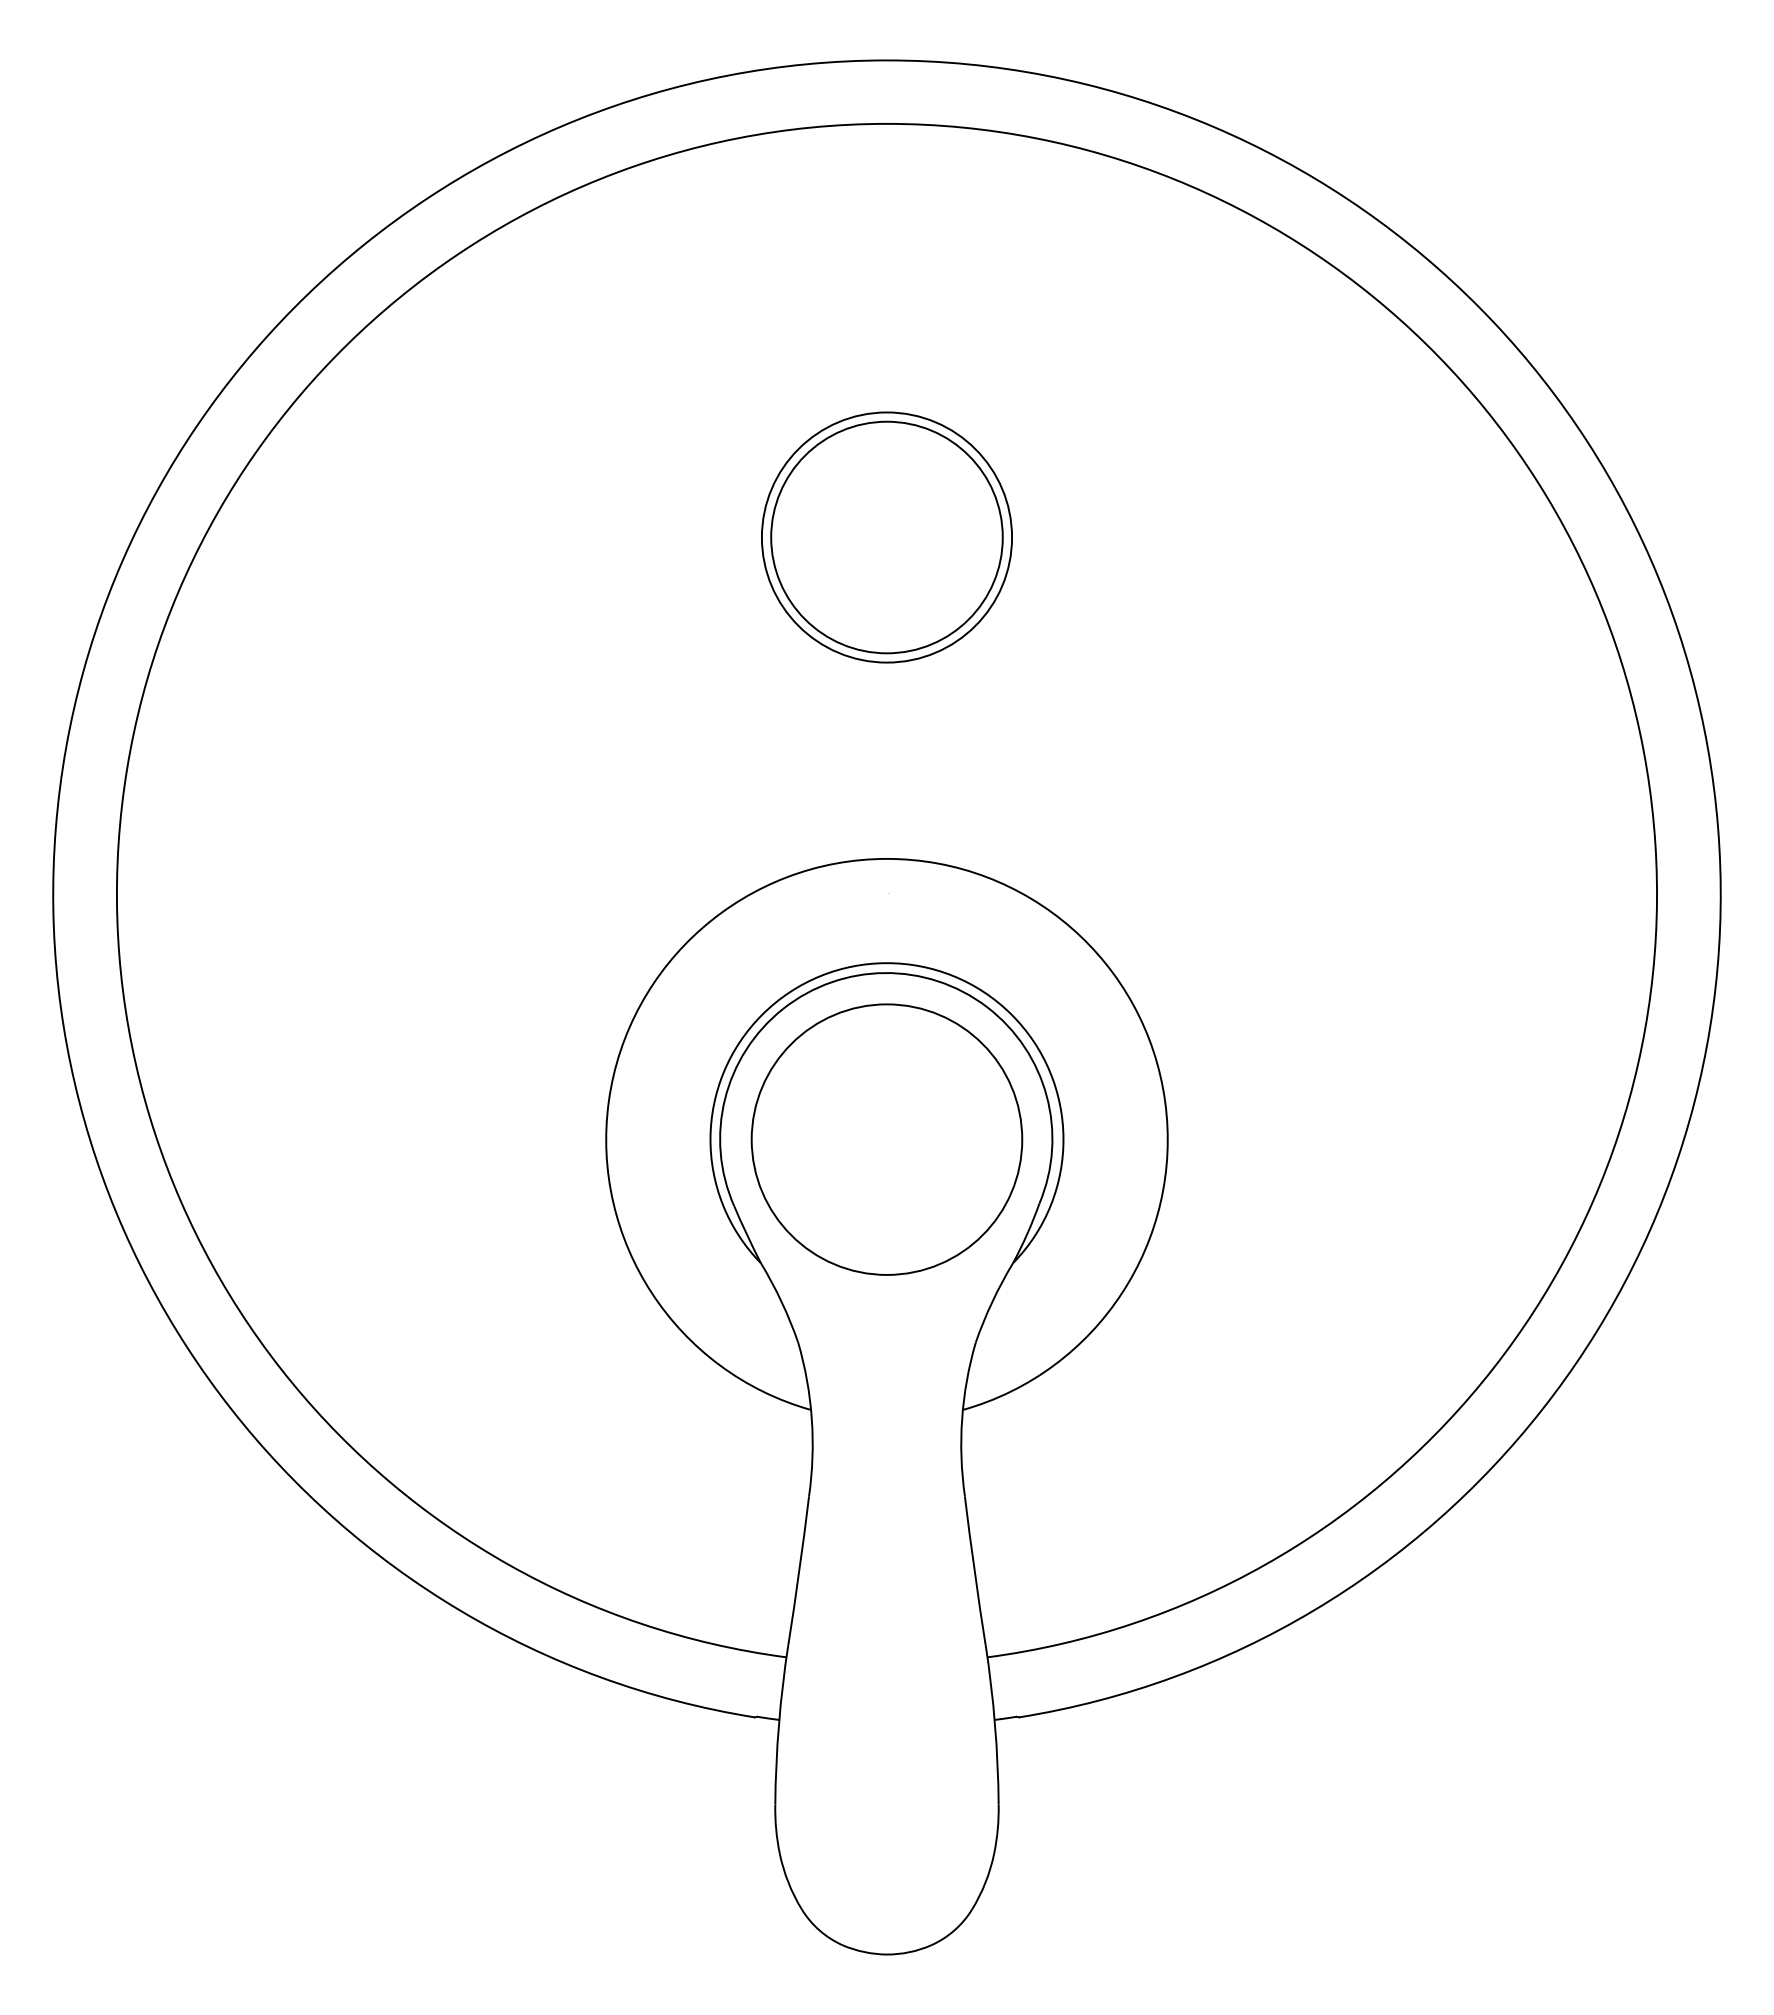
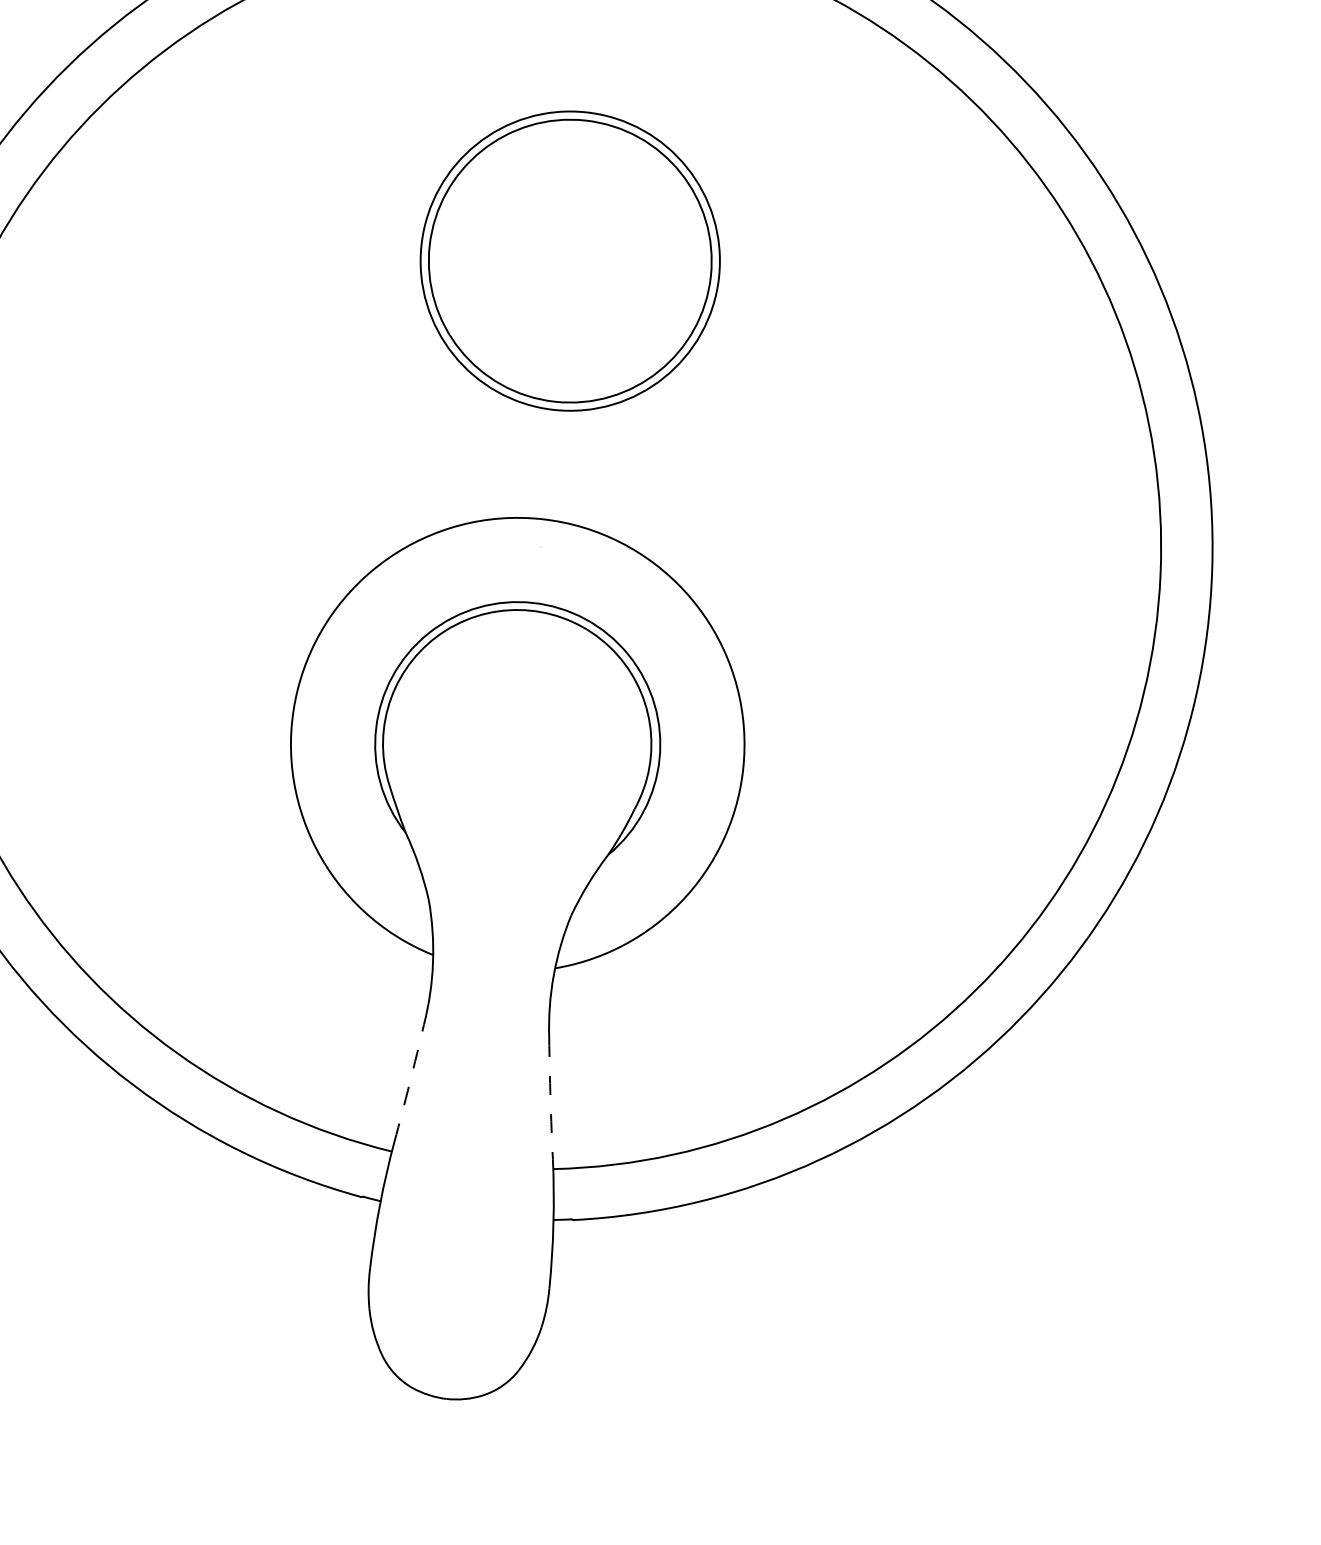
circle: (886, 537) -> (569, 261), size x1.4
circle: (886, 537) -> (569, 261), size x1.6
circle: (886, 1139) -> (517, 744), removed
arc: (799, 1570) -> (409, 1082), solid -> dashed
arc: (974, 1570) -> (550, 1098), solid -> dashed

